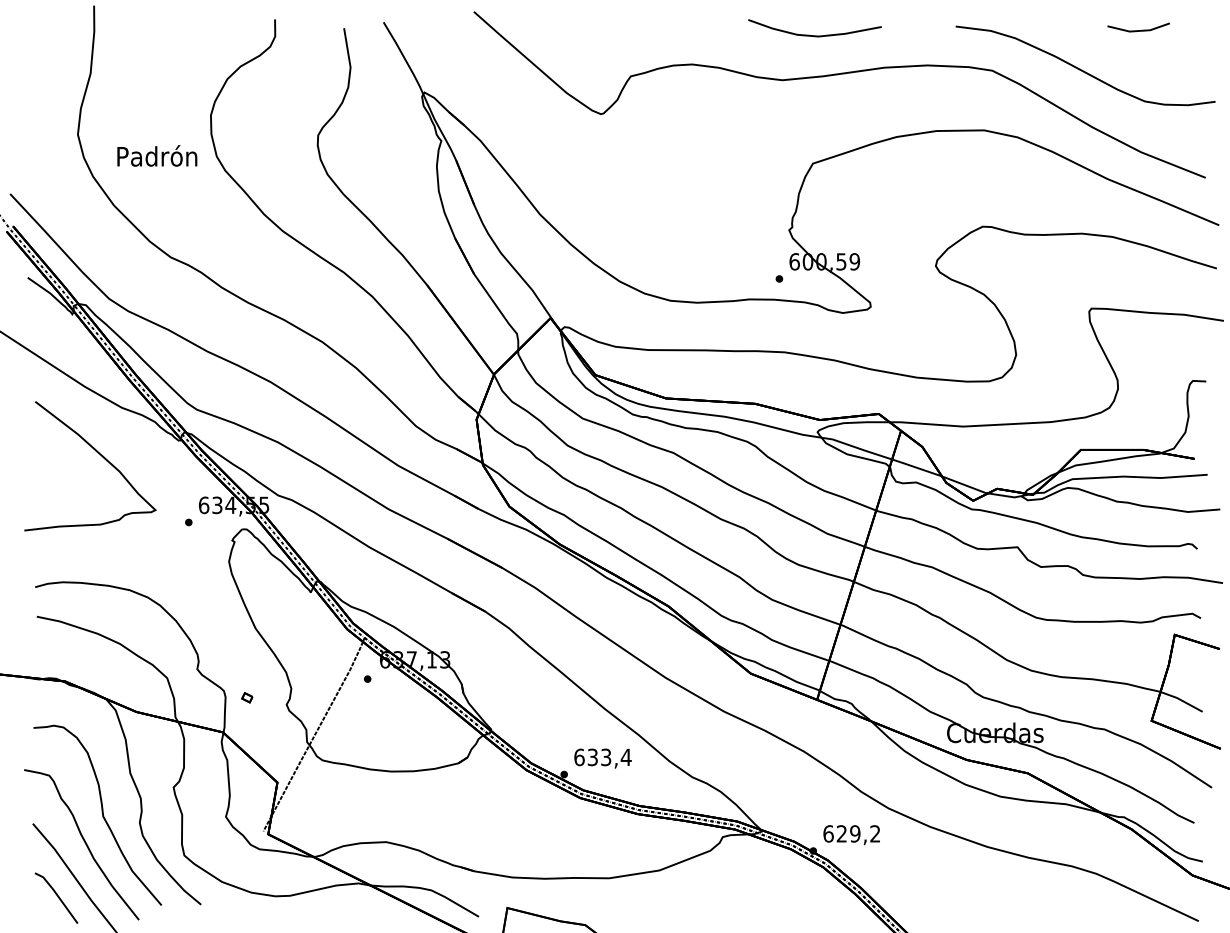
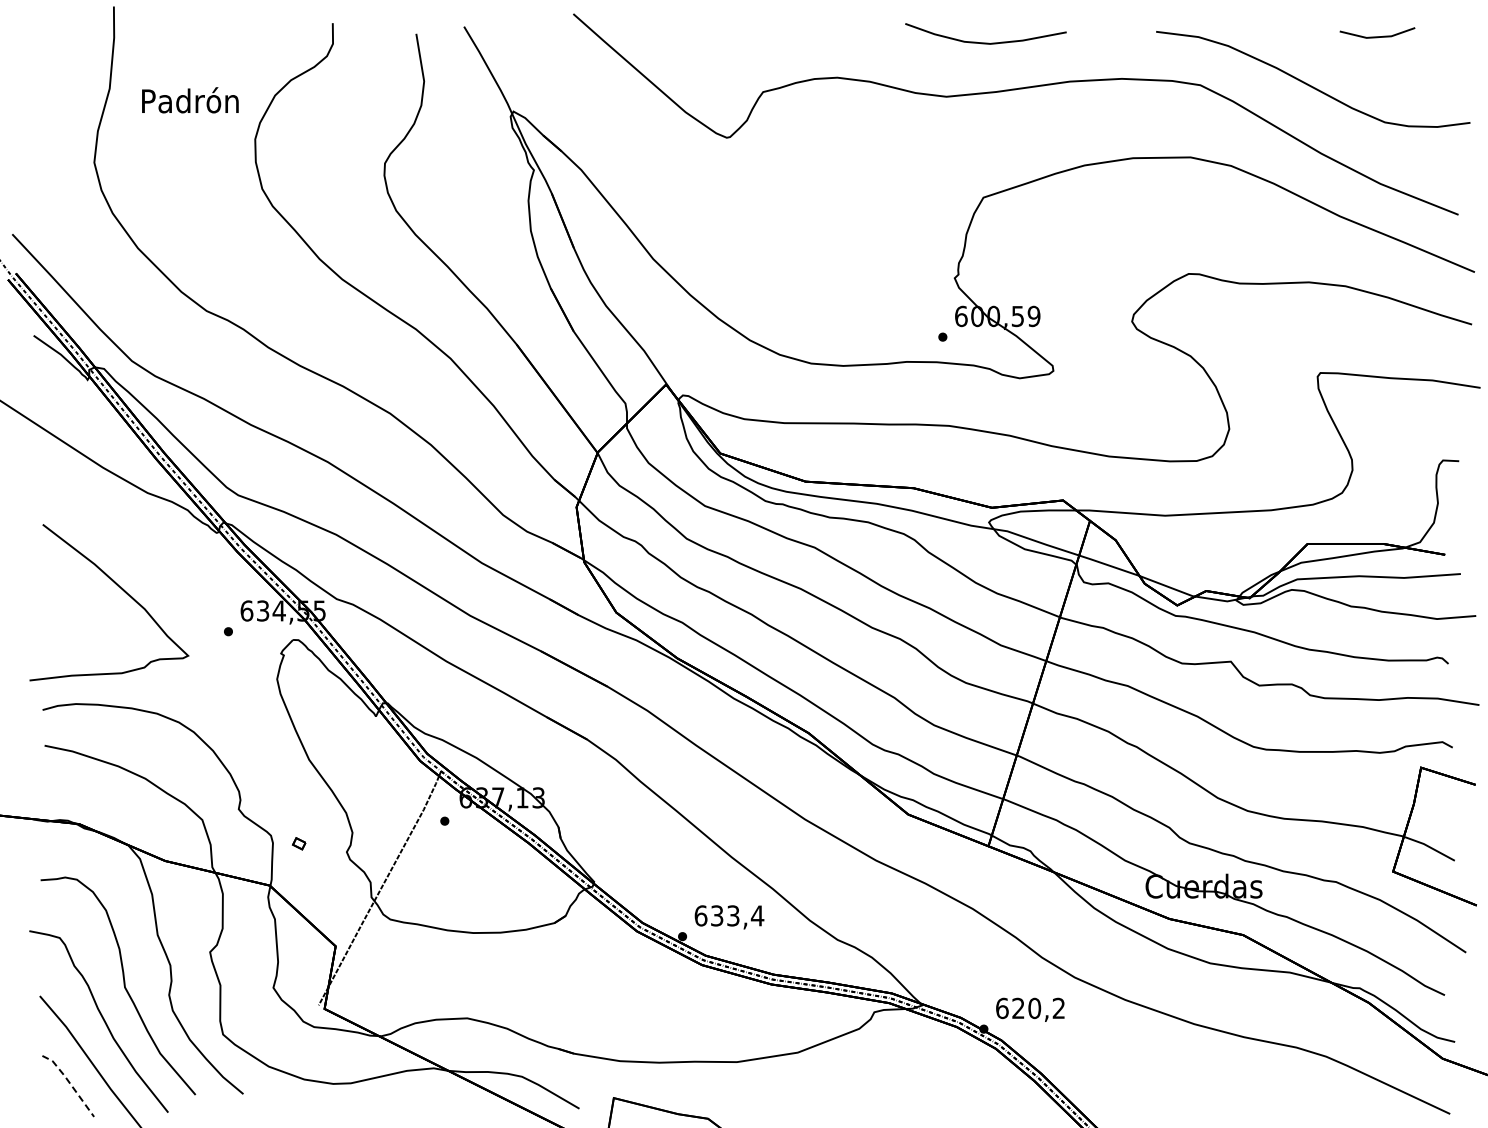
text: (157, 156) -> (190, 100), moved
curve: (100, 455) -> (121, 589), moved
text: (855, 833) -> (1034, 1008), 629,2 -> 620,2
line: (57, 895) -> (69, 1083), solid -> dashed

